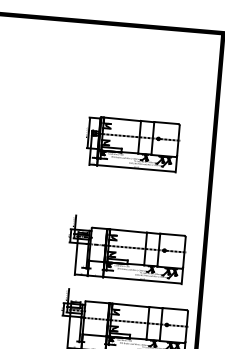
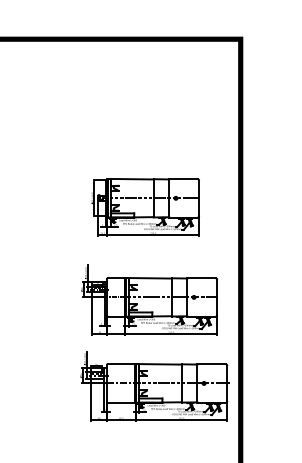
part: (131, 144) -> (145, 207), moved

